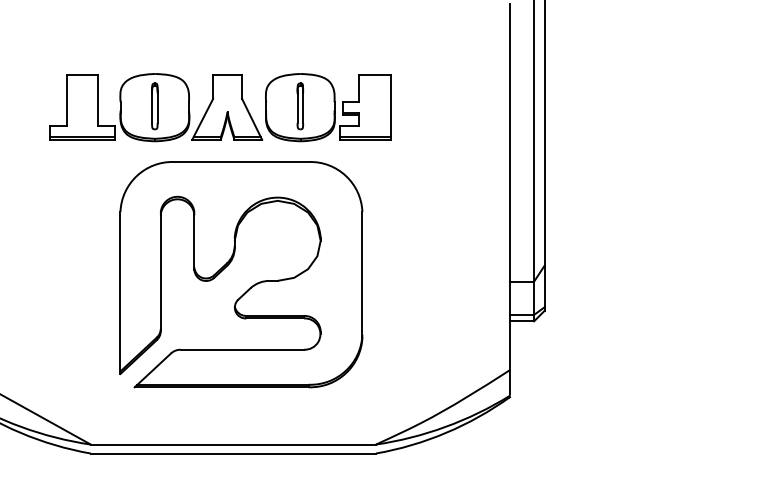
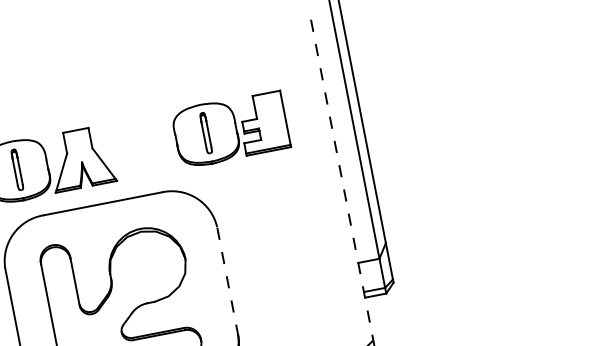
part: (328, 107) -> (230, 129), moved
line: (509, 187) -> (341, 180), solid -> dashed
line: (362, 274) -> (227, 281), solid -> dashed

